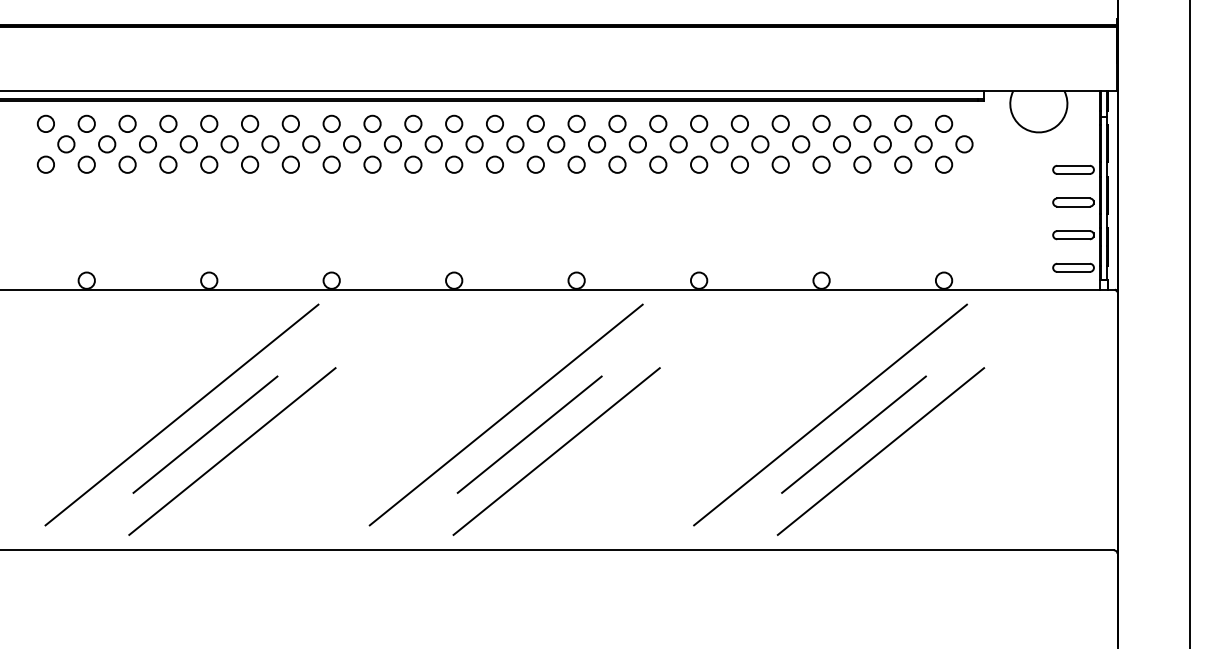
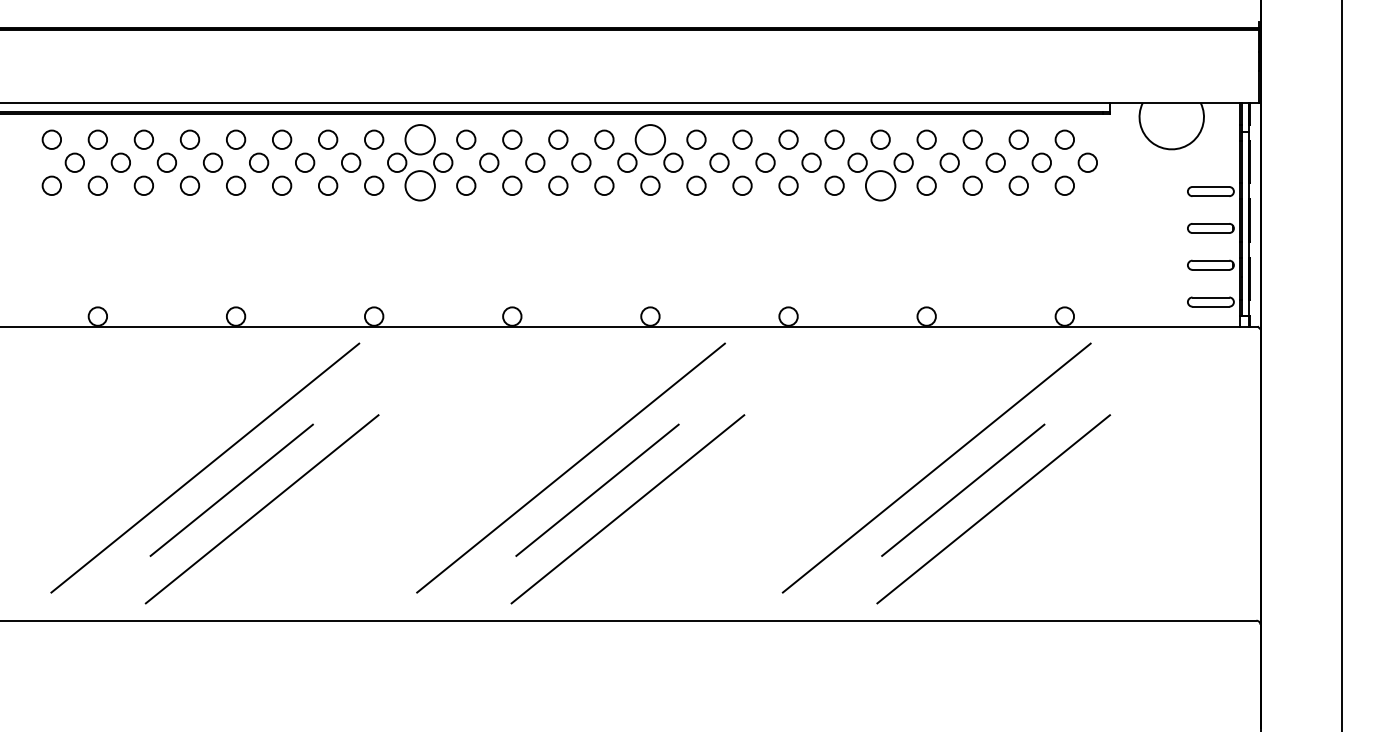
circle: (372, 123) -> (420, 139), size x1.6
circle: (576, 123) -> (650, 139), size x1.6
circle: (372, 164) -> (420, 185), size x1.6
circle: (780, 164) -> (880, 185), size x1.6

